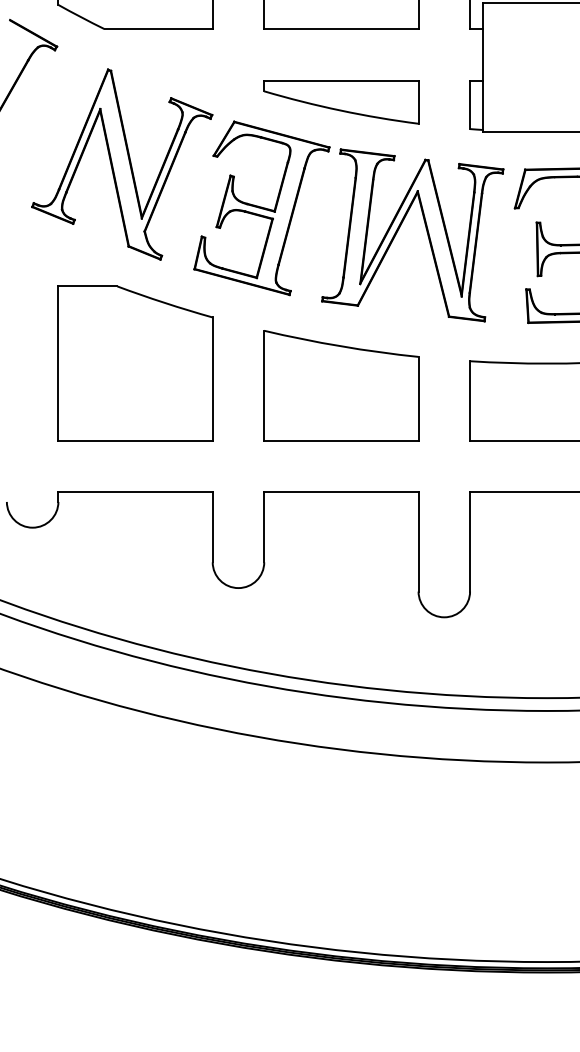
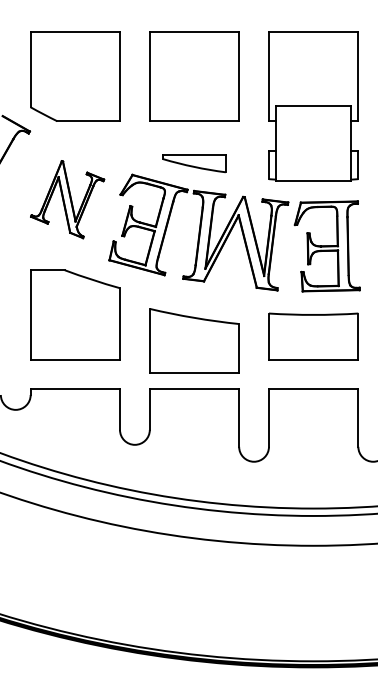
part: (341, 102) -> (194, 163), size x0.7
part: (122, 164) -> (67, 199), size x0.7
part: (341, 385) -> (194, 340), moved

